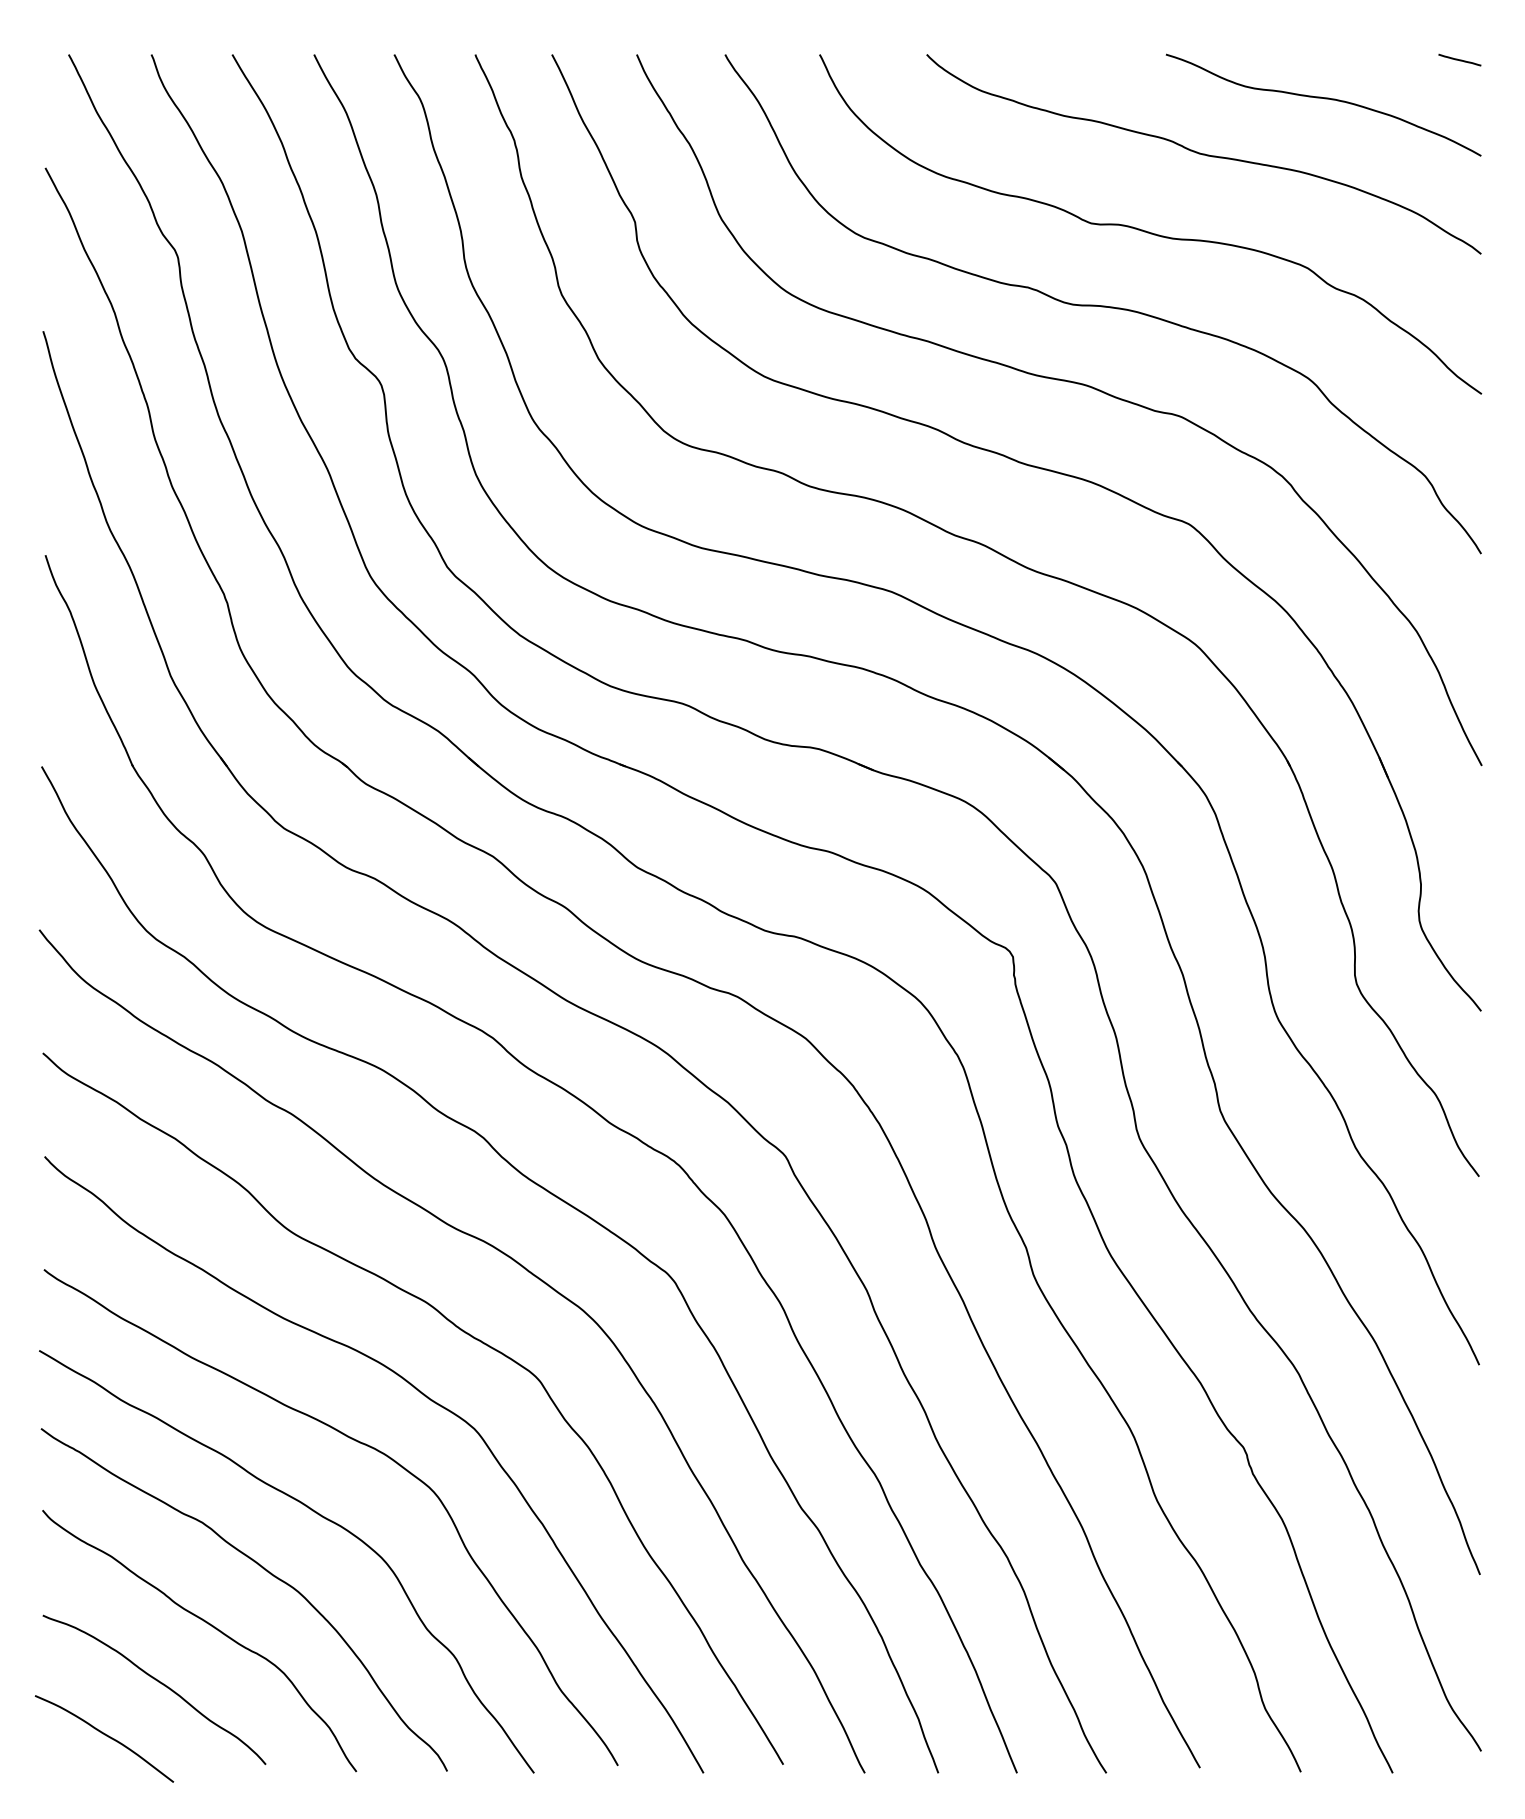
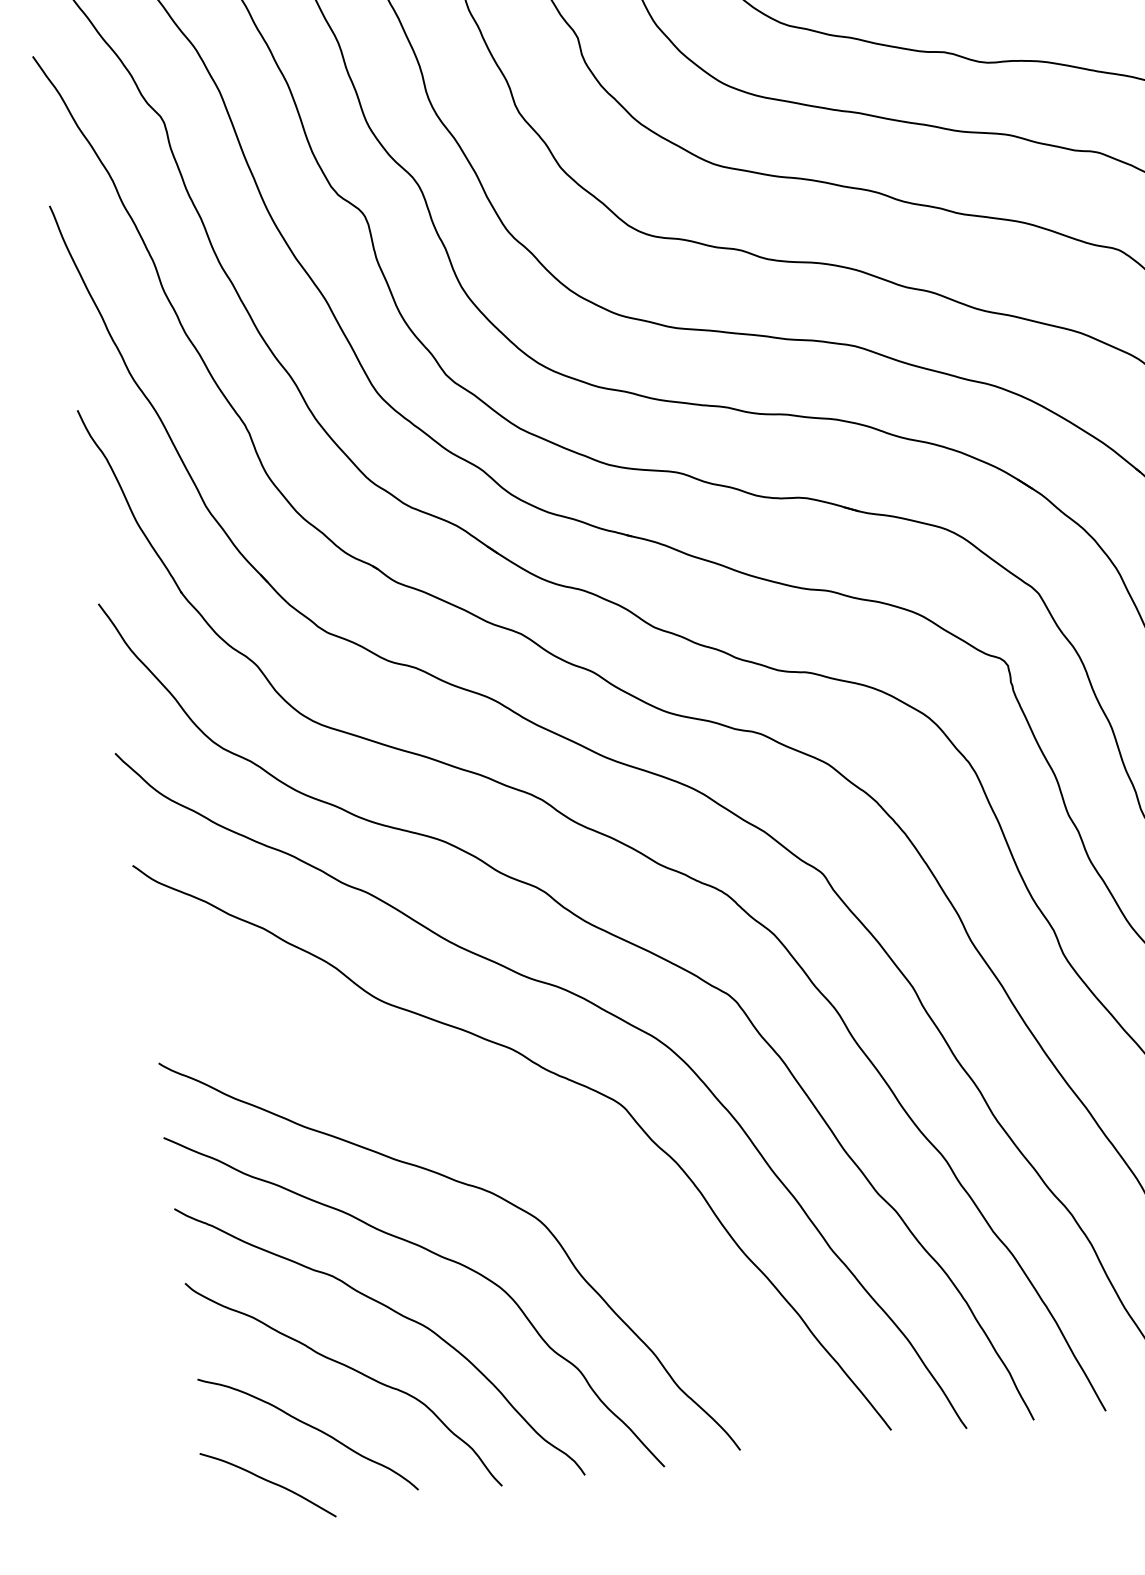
curve: (424, 1396) -> (520, 1135), removed

